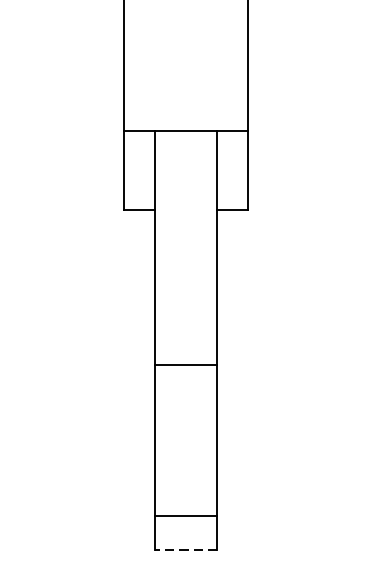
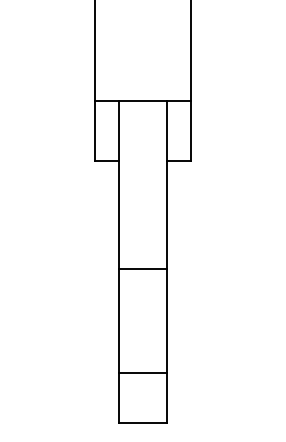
line: (185, 364) -> (142, 269), moved
line: (185, 515) -> (142, 372), moved
line: (186, 549) -> (143, 422), dashed -> solid

